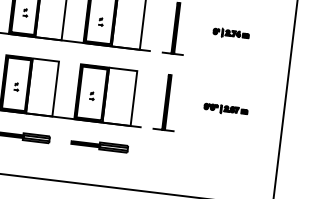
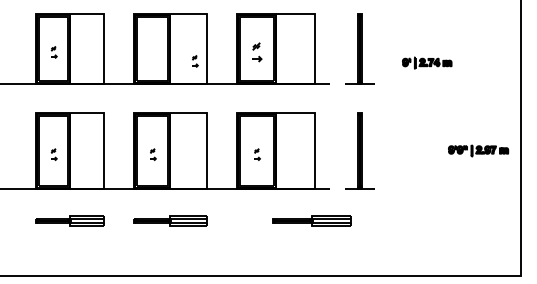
part: (25, 12) -> (195, 61), moved
part: (101, 22) -> (257, 52), size x1.6
part: (231, 33) -> (427, 62), moved
part: (225, 109) -> (478, 150), moved
part: (99, 145) -> (311, 220), moved

